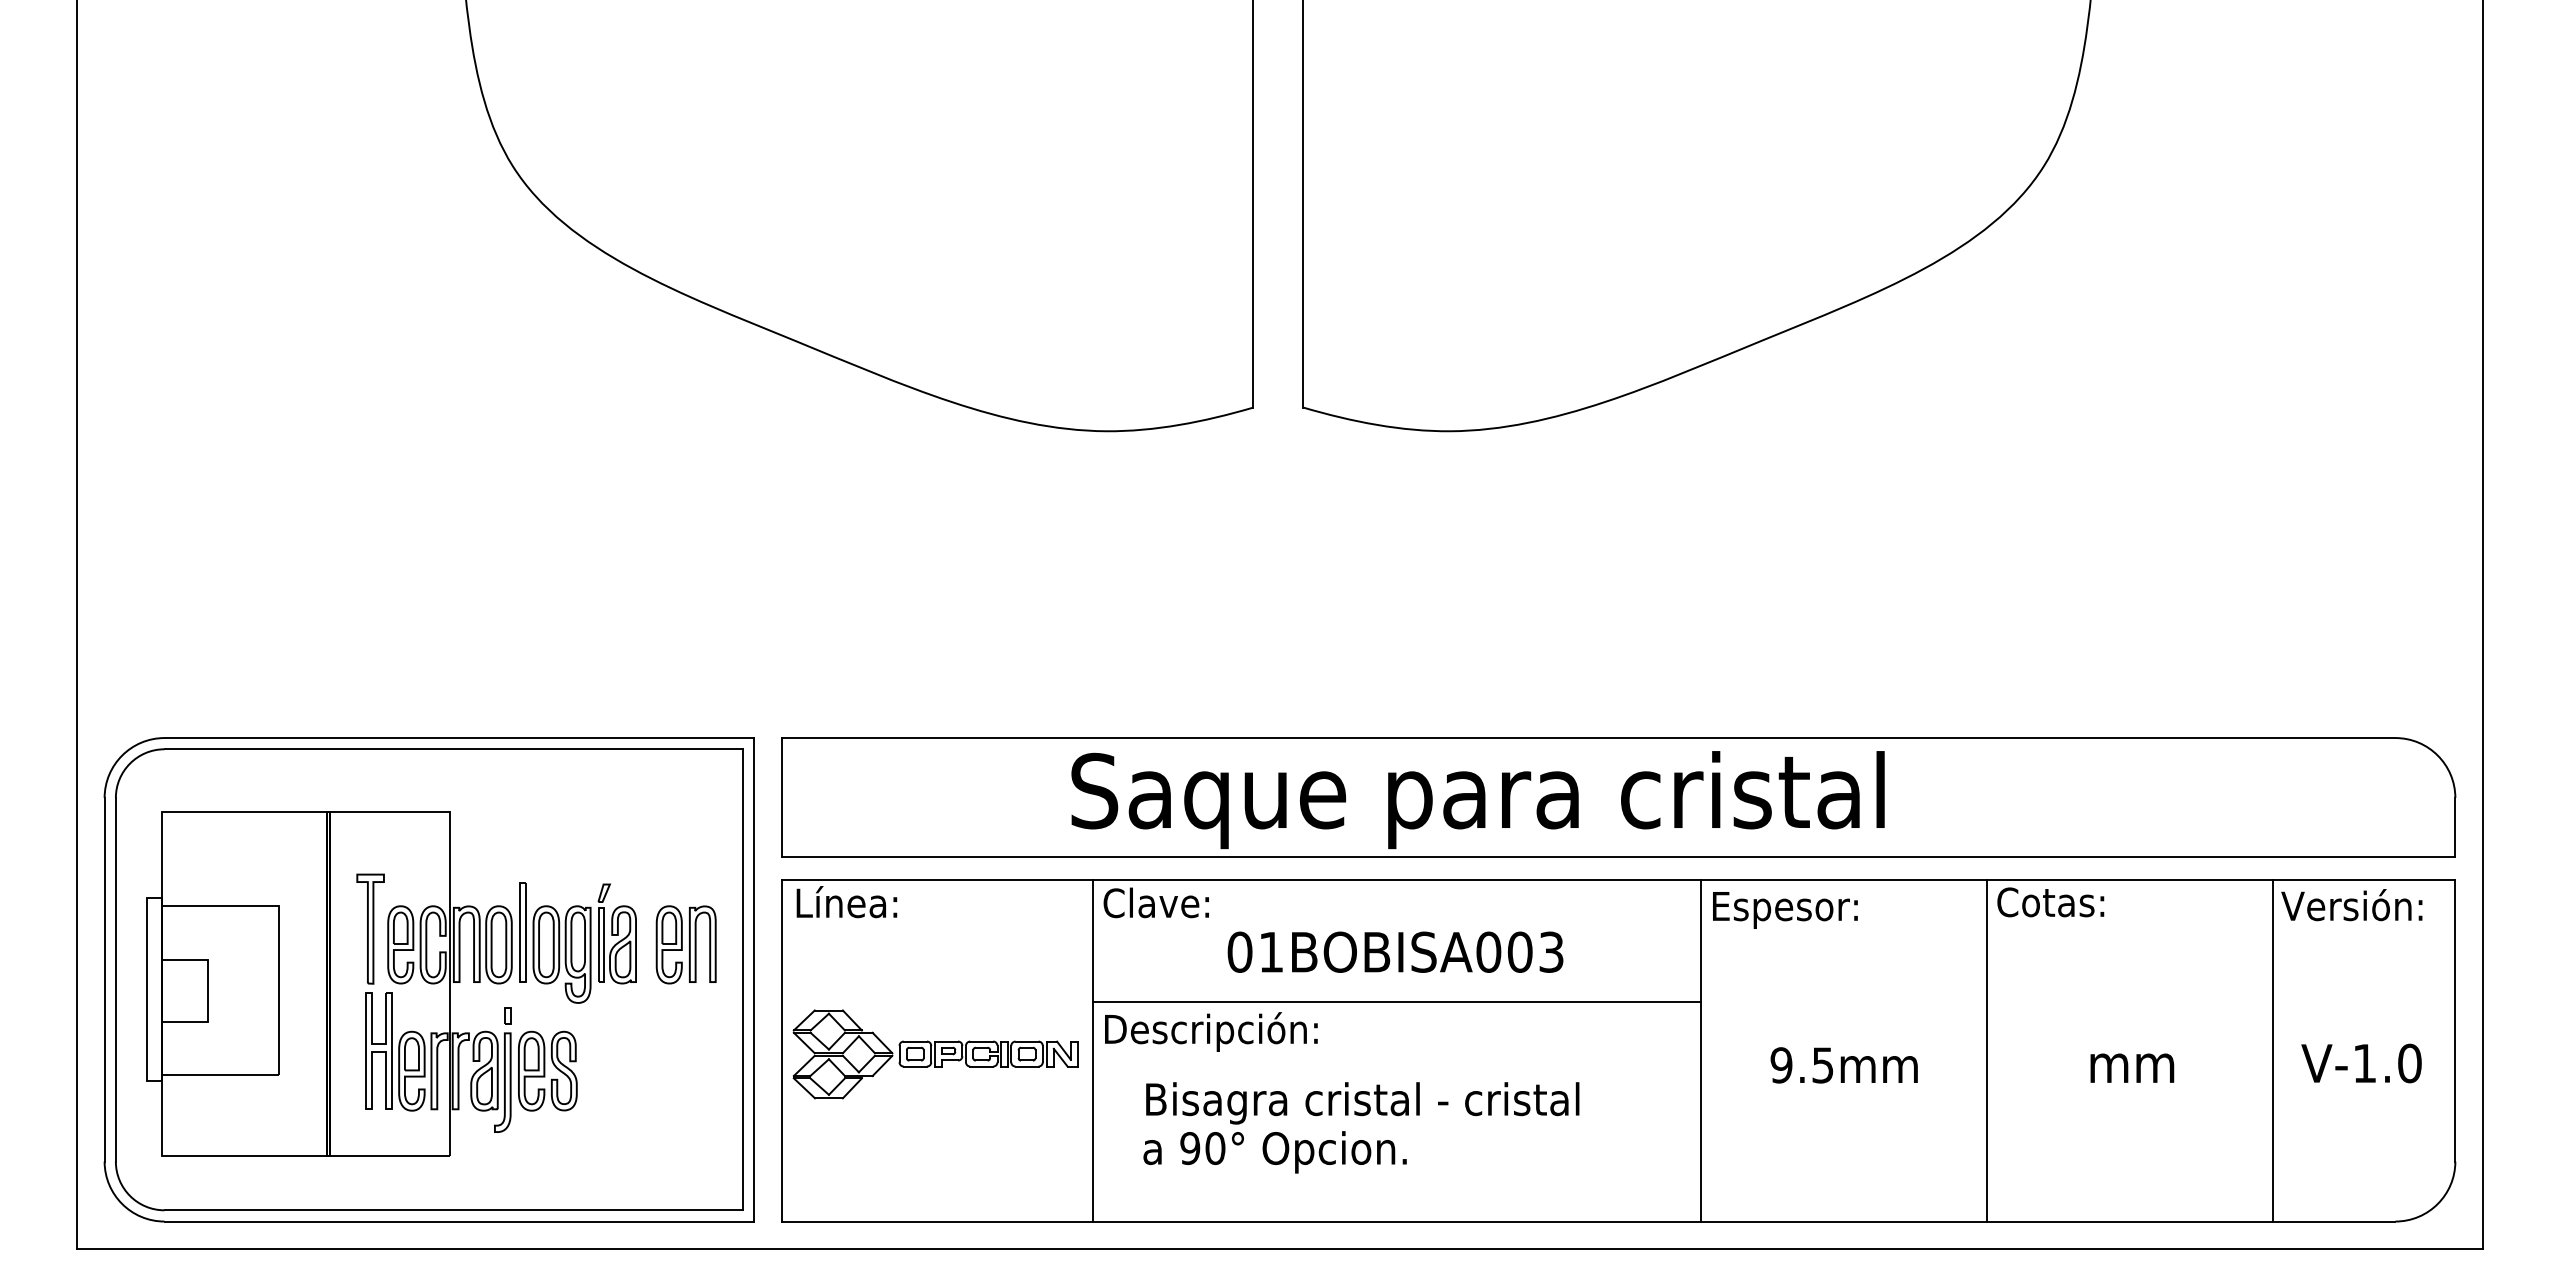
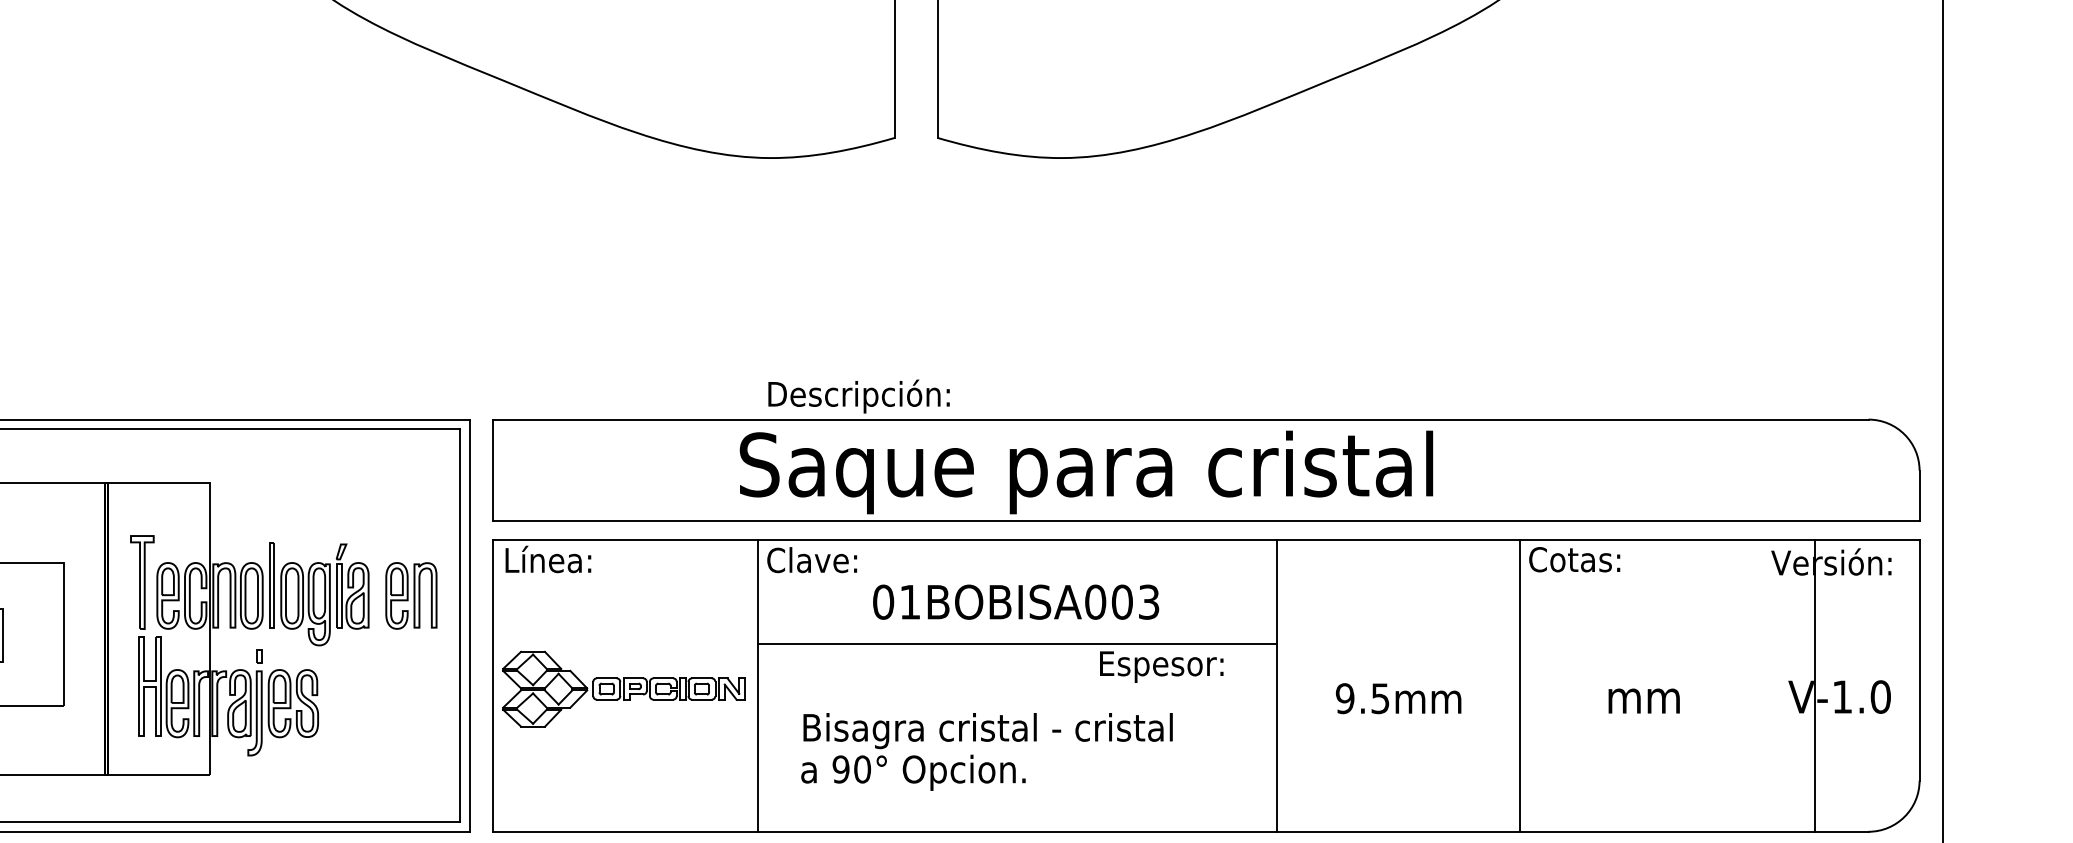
text: (1785, 910) -> (1161, 667), moved
text: (1211, 1031) -> (859, 396), moved
line: (2272, 1050) -> (1814, 685), moved

